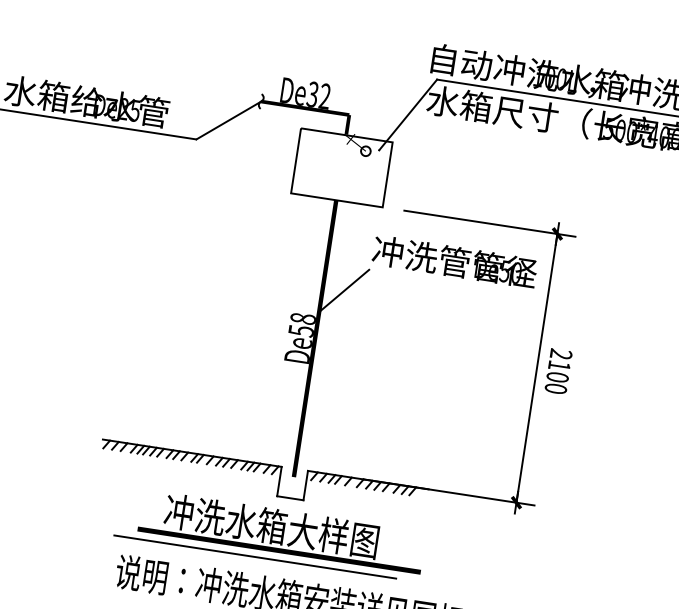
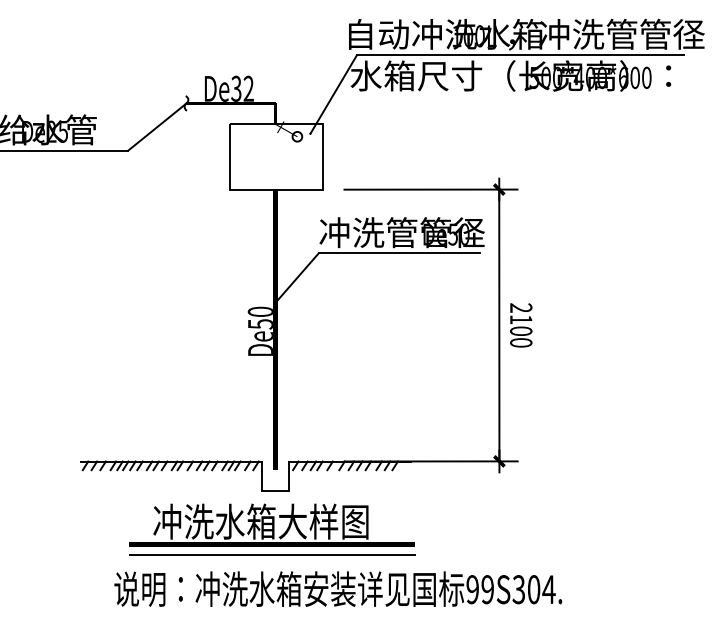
line: (448, 281) -> (398, 253), added
text: (302, 318) -> (260, 311), De58 -> De50
line: (255, 556) -> (272, 554), moved

